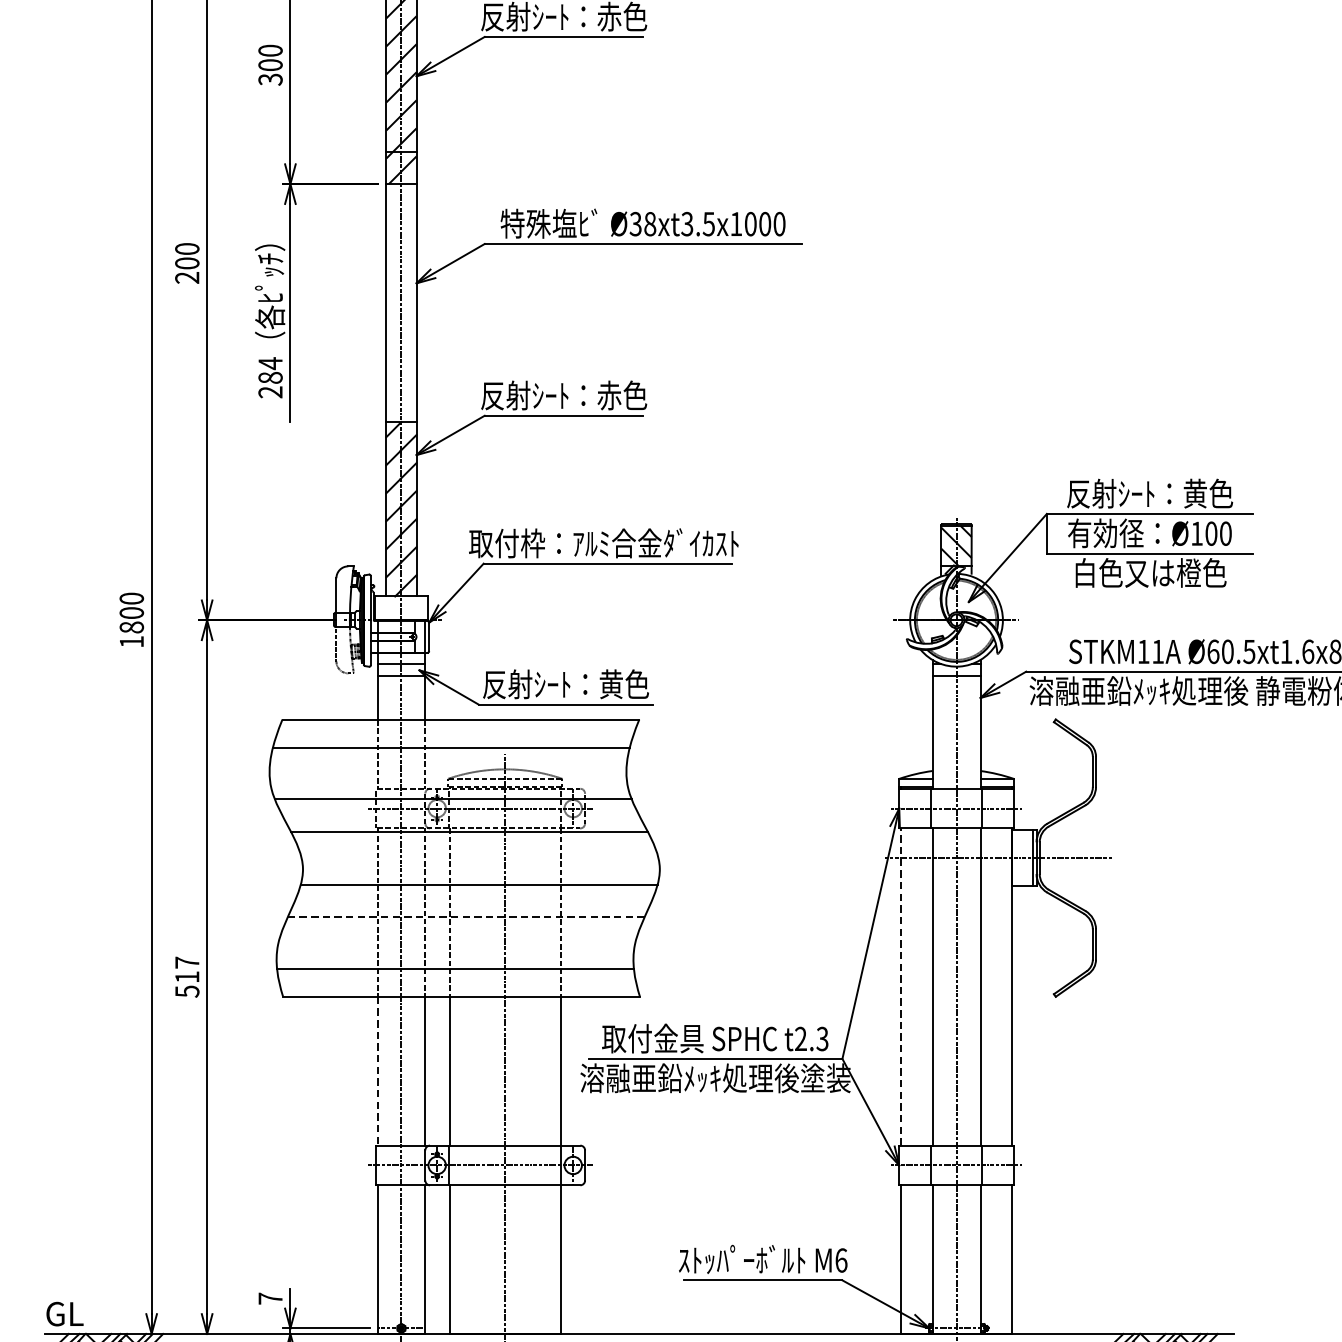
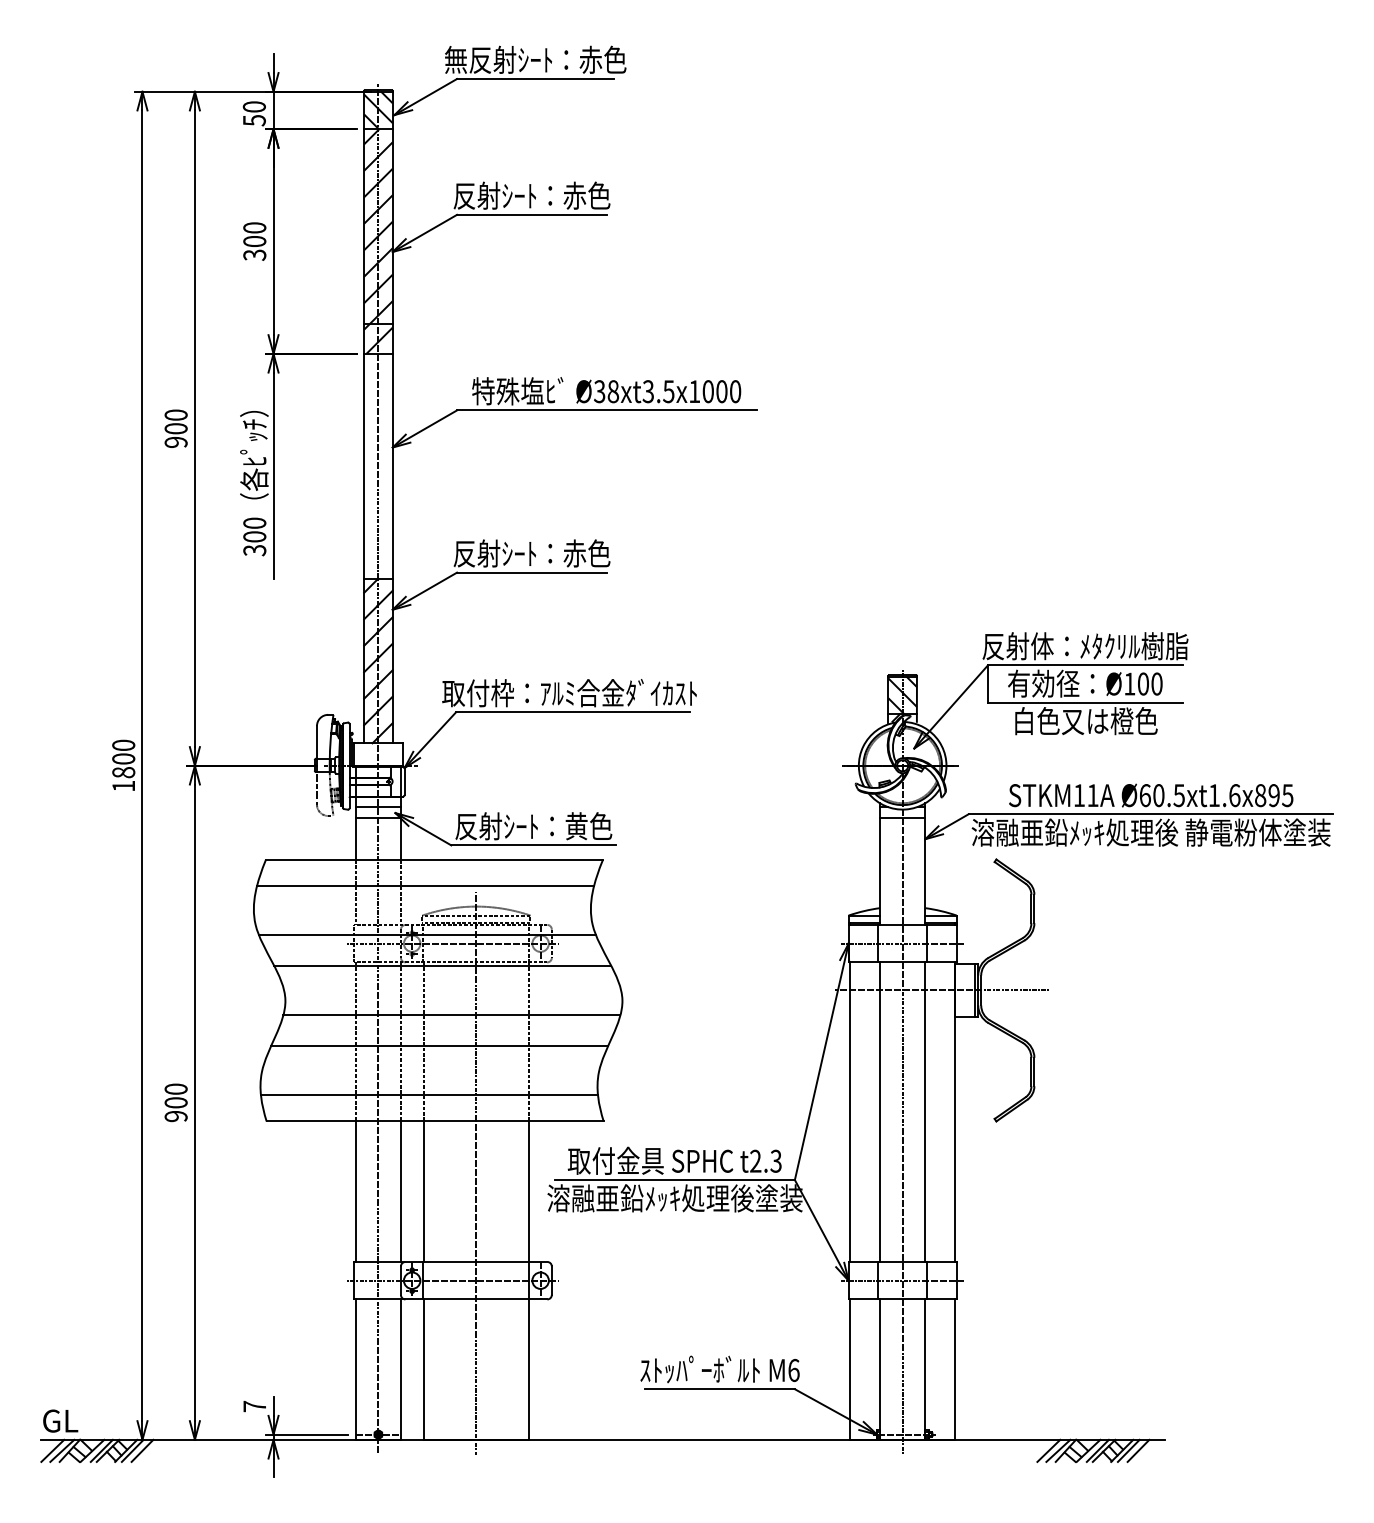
text: (187, 277) -> (176, 442), 200 -> 900
text: (270, 377) -> (254, 536), 284 -> 300
text: (1150, 493) -> (1085, 646), 反射ｼｰﾄ：黄色 -> 反射体：ﾒﾀｸﾘﾙ樹脂
line: (466, 917) -> (439, 1046), dashed -> solid
text: (186, 976) -> (175, 1102), 517 -> 900
line: (901, 987) -> (850, 1112), dashed -> solid
line: (377, 1072) -> (355, 1192), dashed -> solid

